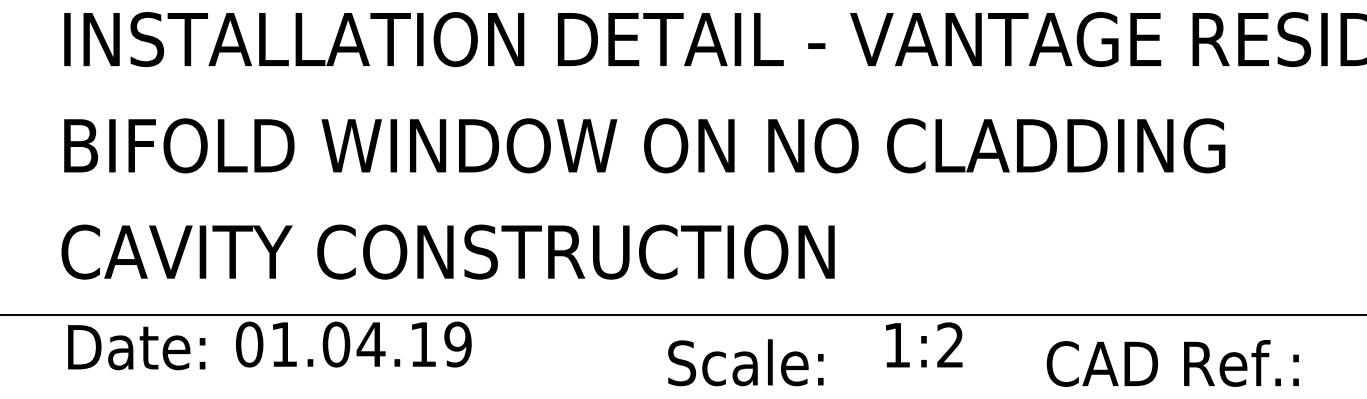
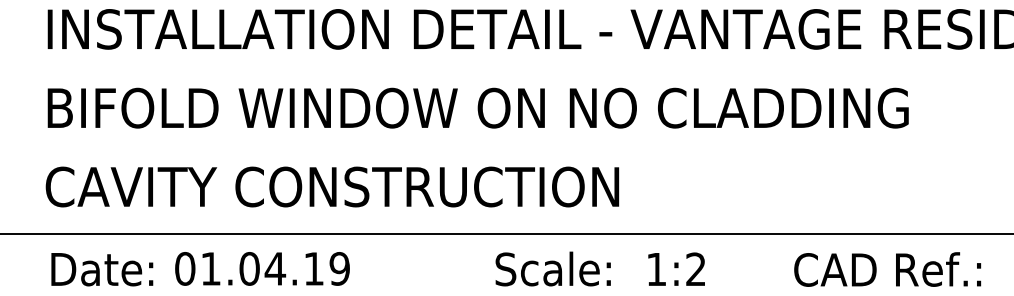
text: (353, 344) -> (262, 268), moved
text: (924, 344) -> (676, 268), moved
text: (136, 347) -> (102, 269), moved
text: (1172, 363) -> (887, 269), moved

